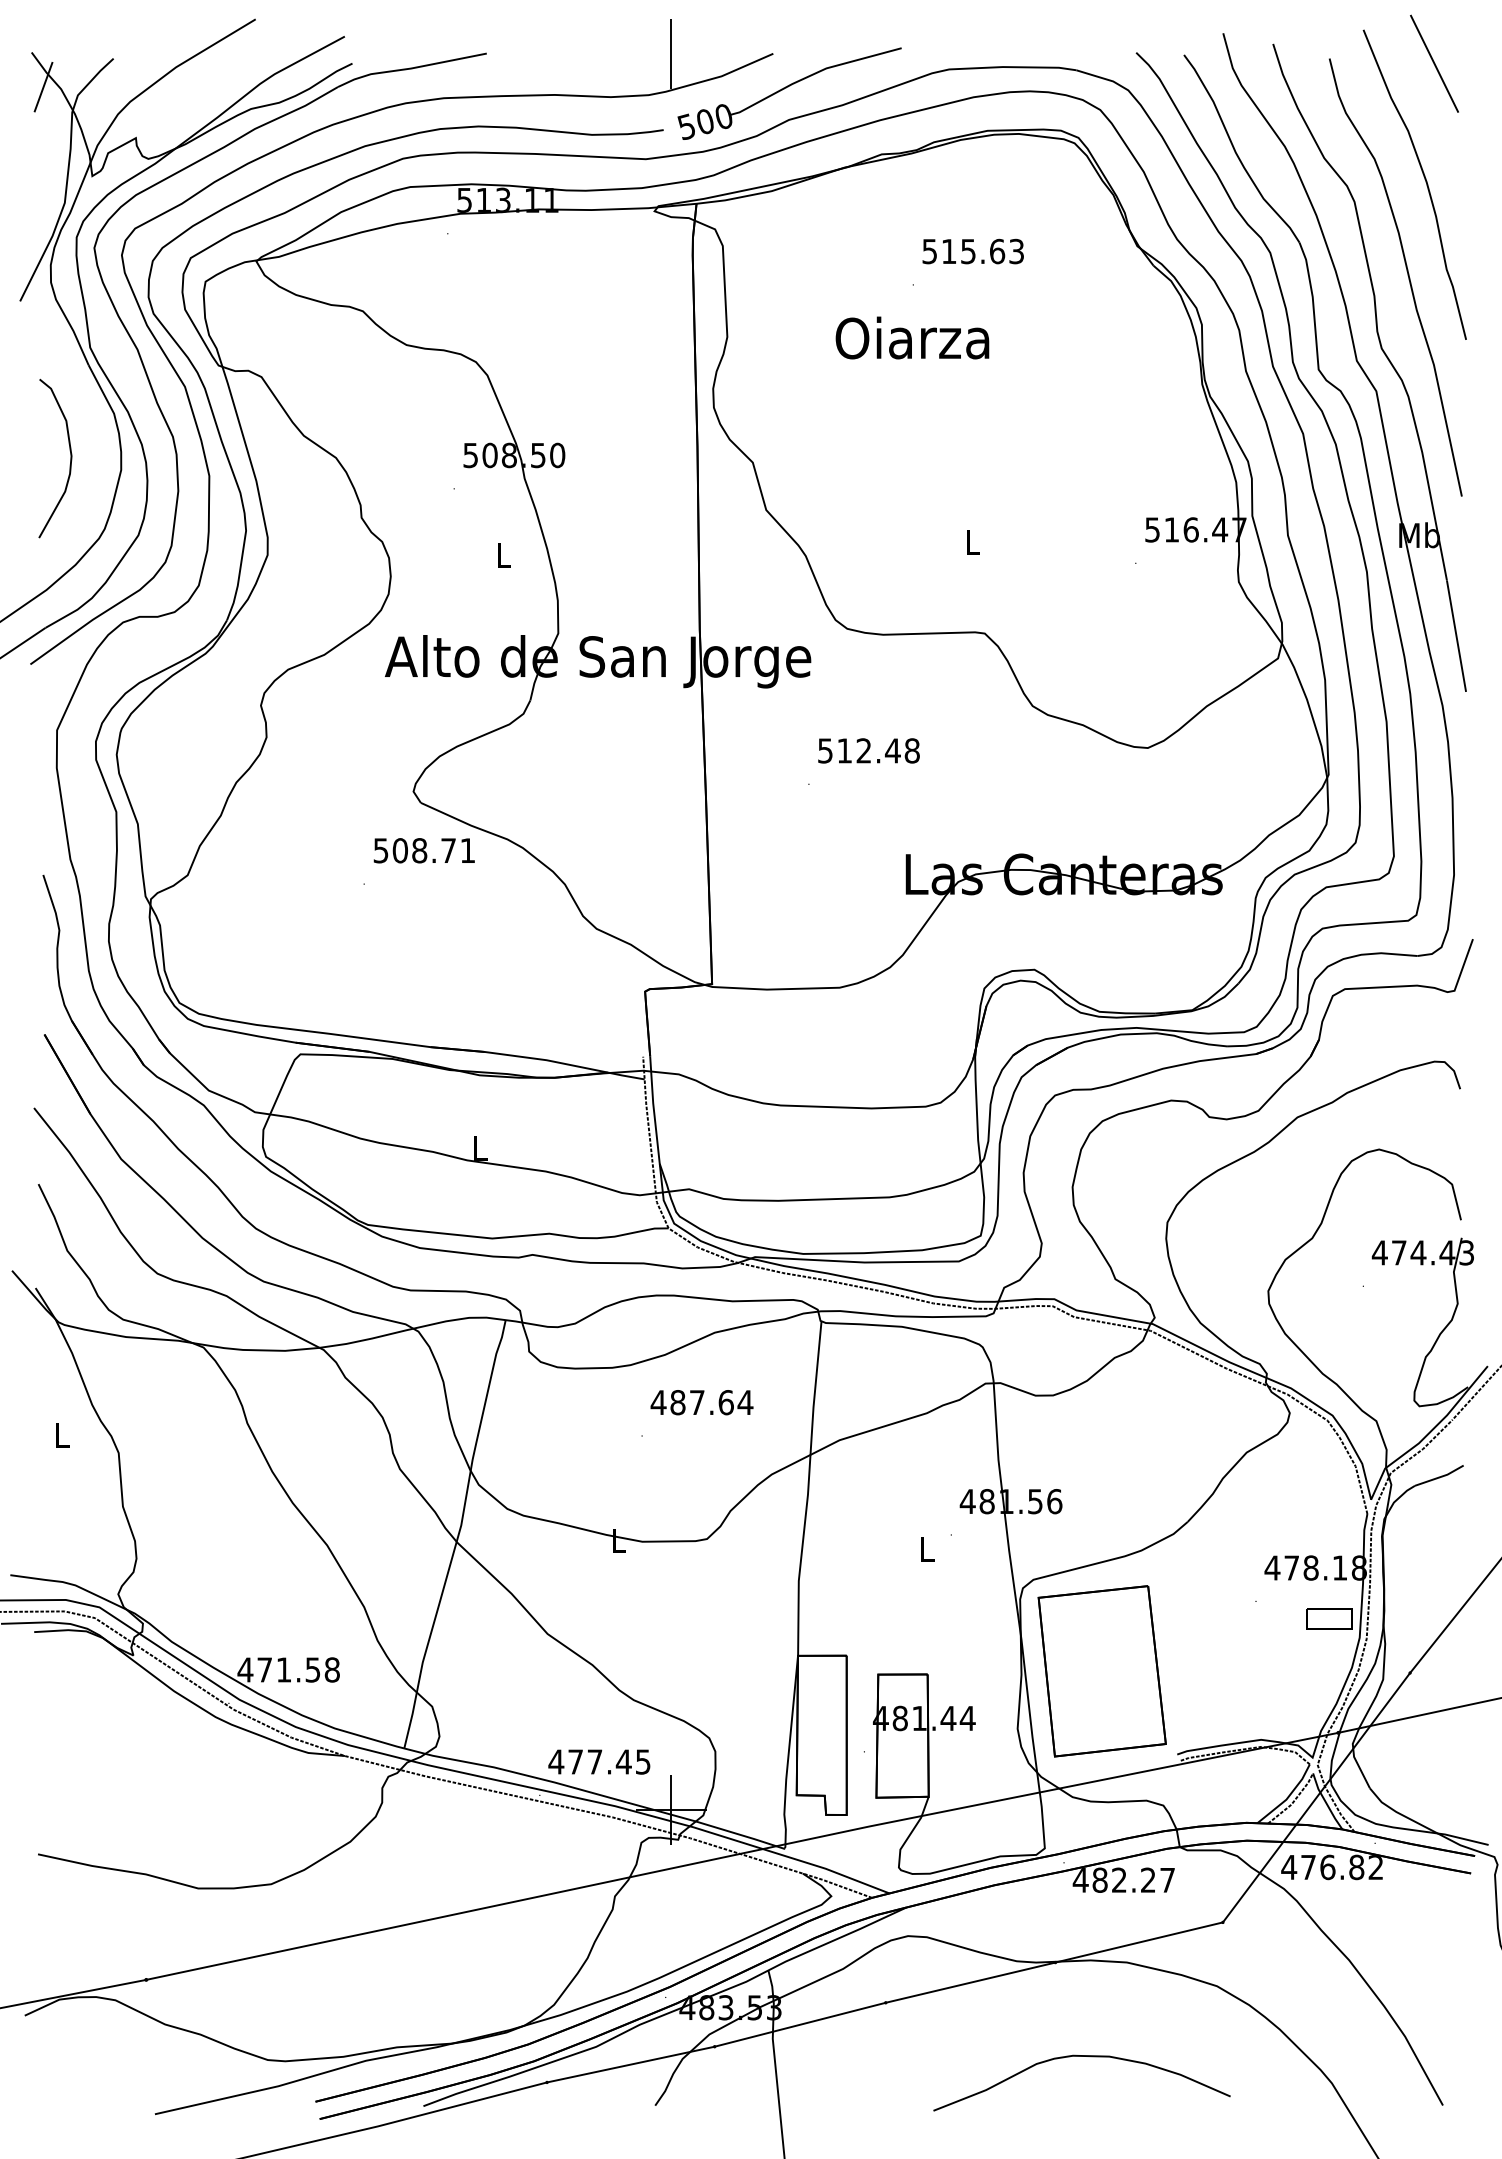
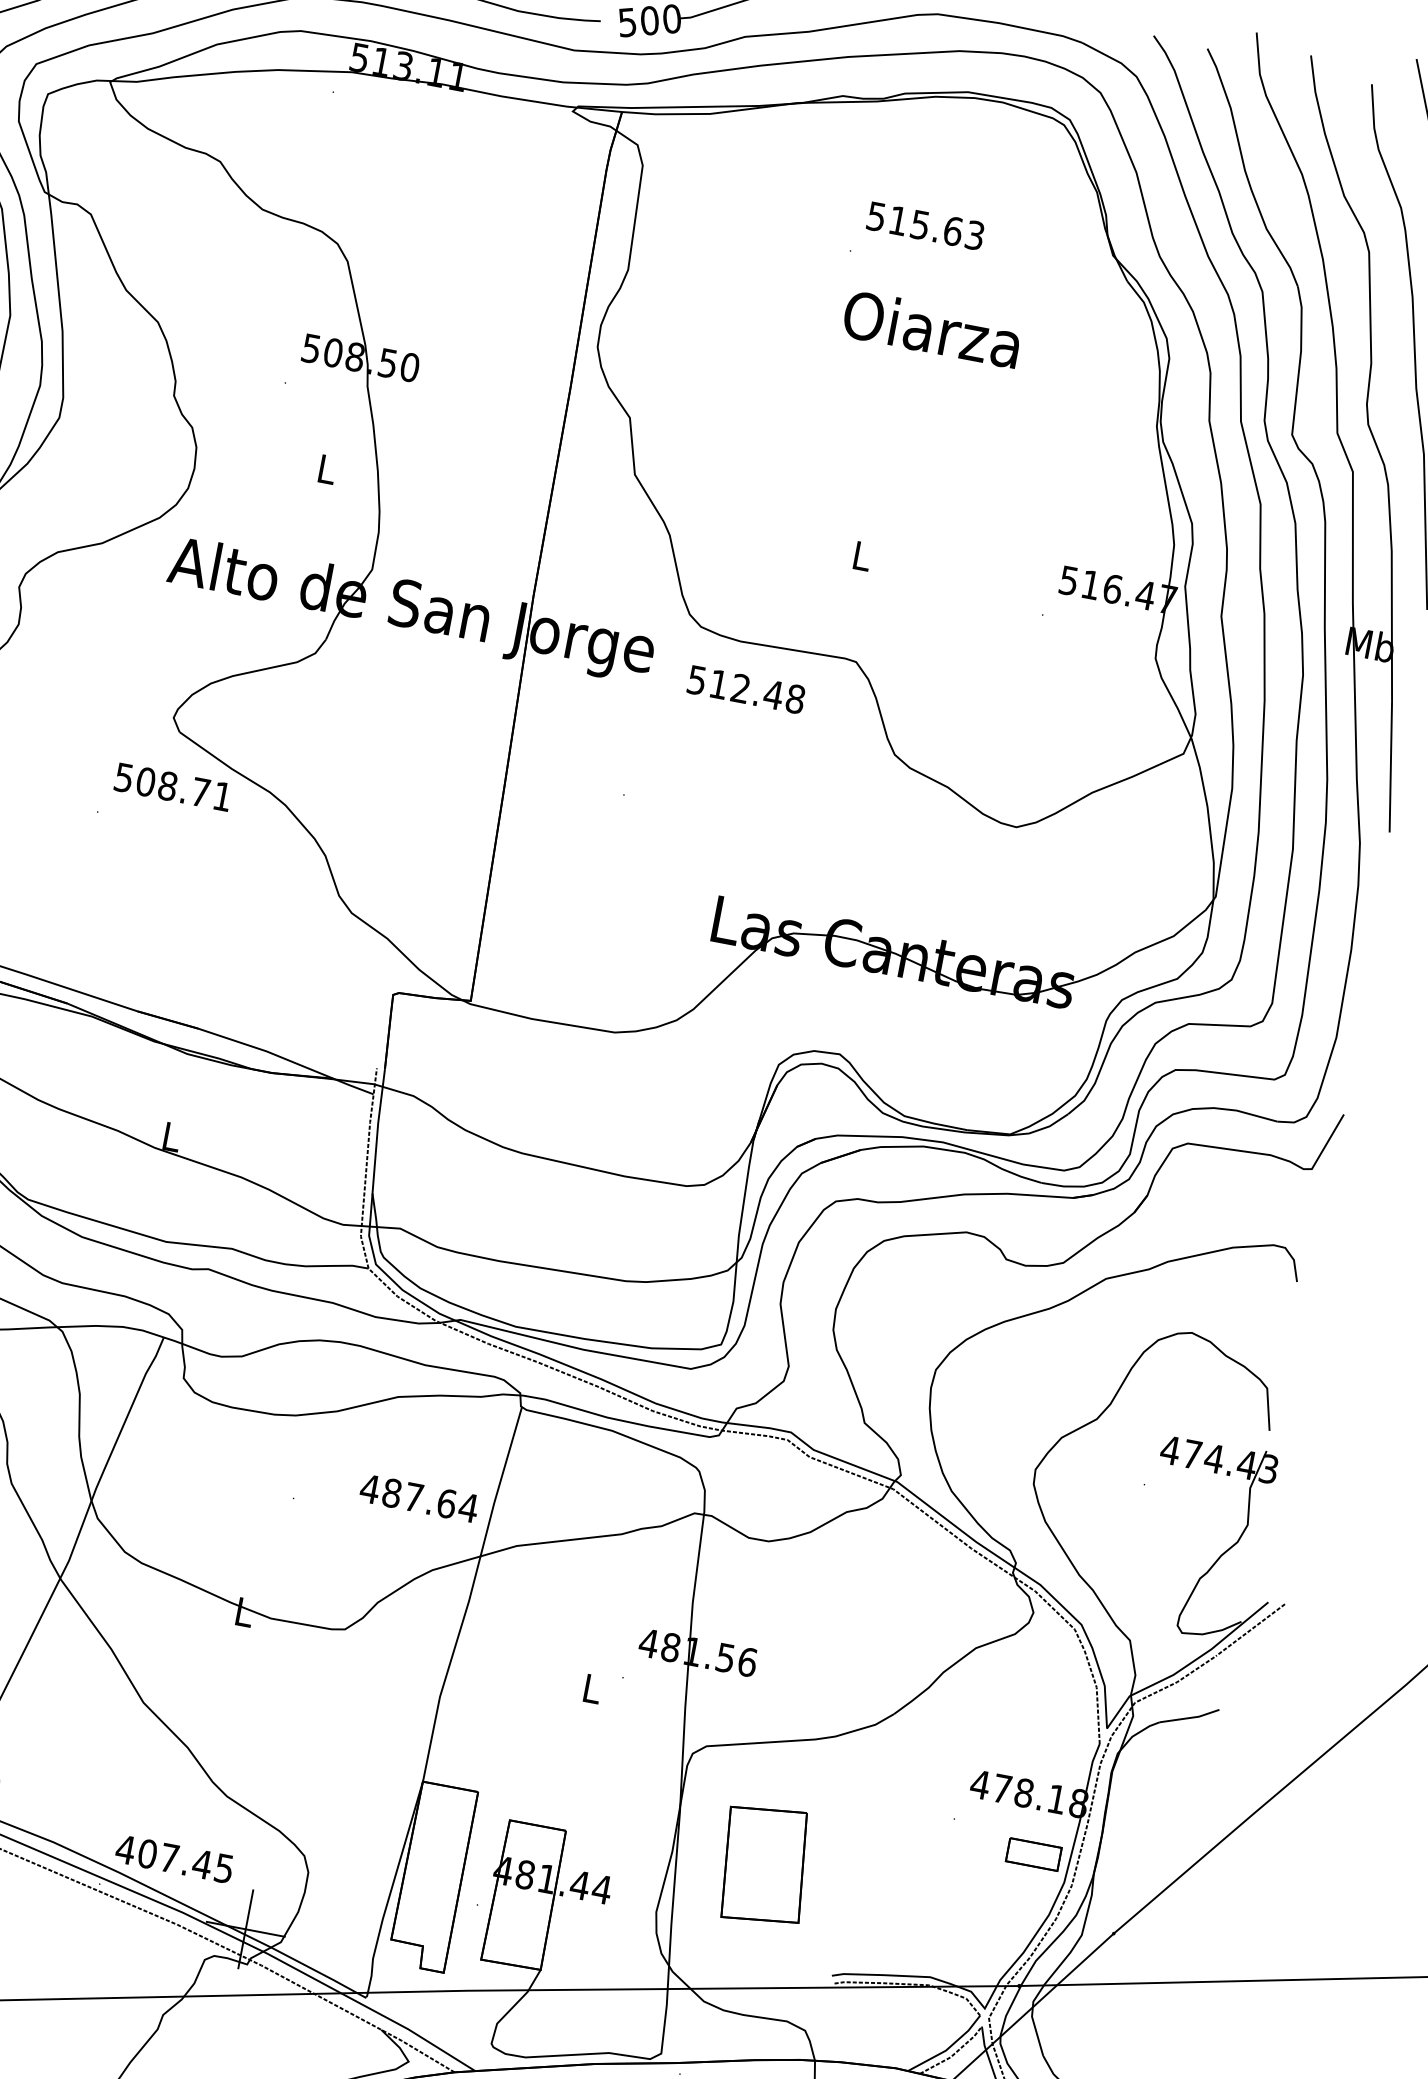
text: (912, 337) -> (932, 328), moved
text: (868, 750) -> (745, 689), moved
text: (701, 1402) -> (418, 1498), moved
part: (1101, 1671) -> (763, 1865), size x0.6
text: (575, 1761) -> (147, 1853), 477.45 -> 407.45

